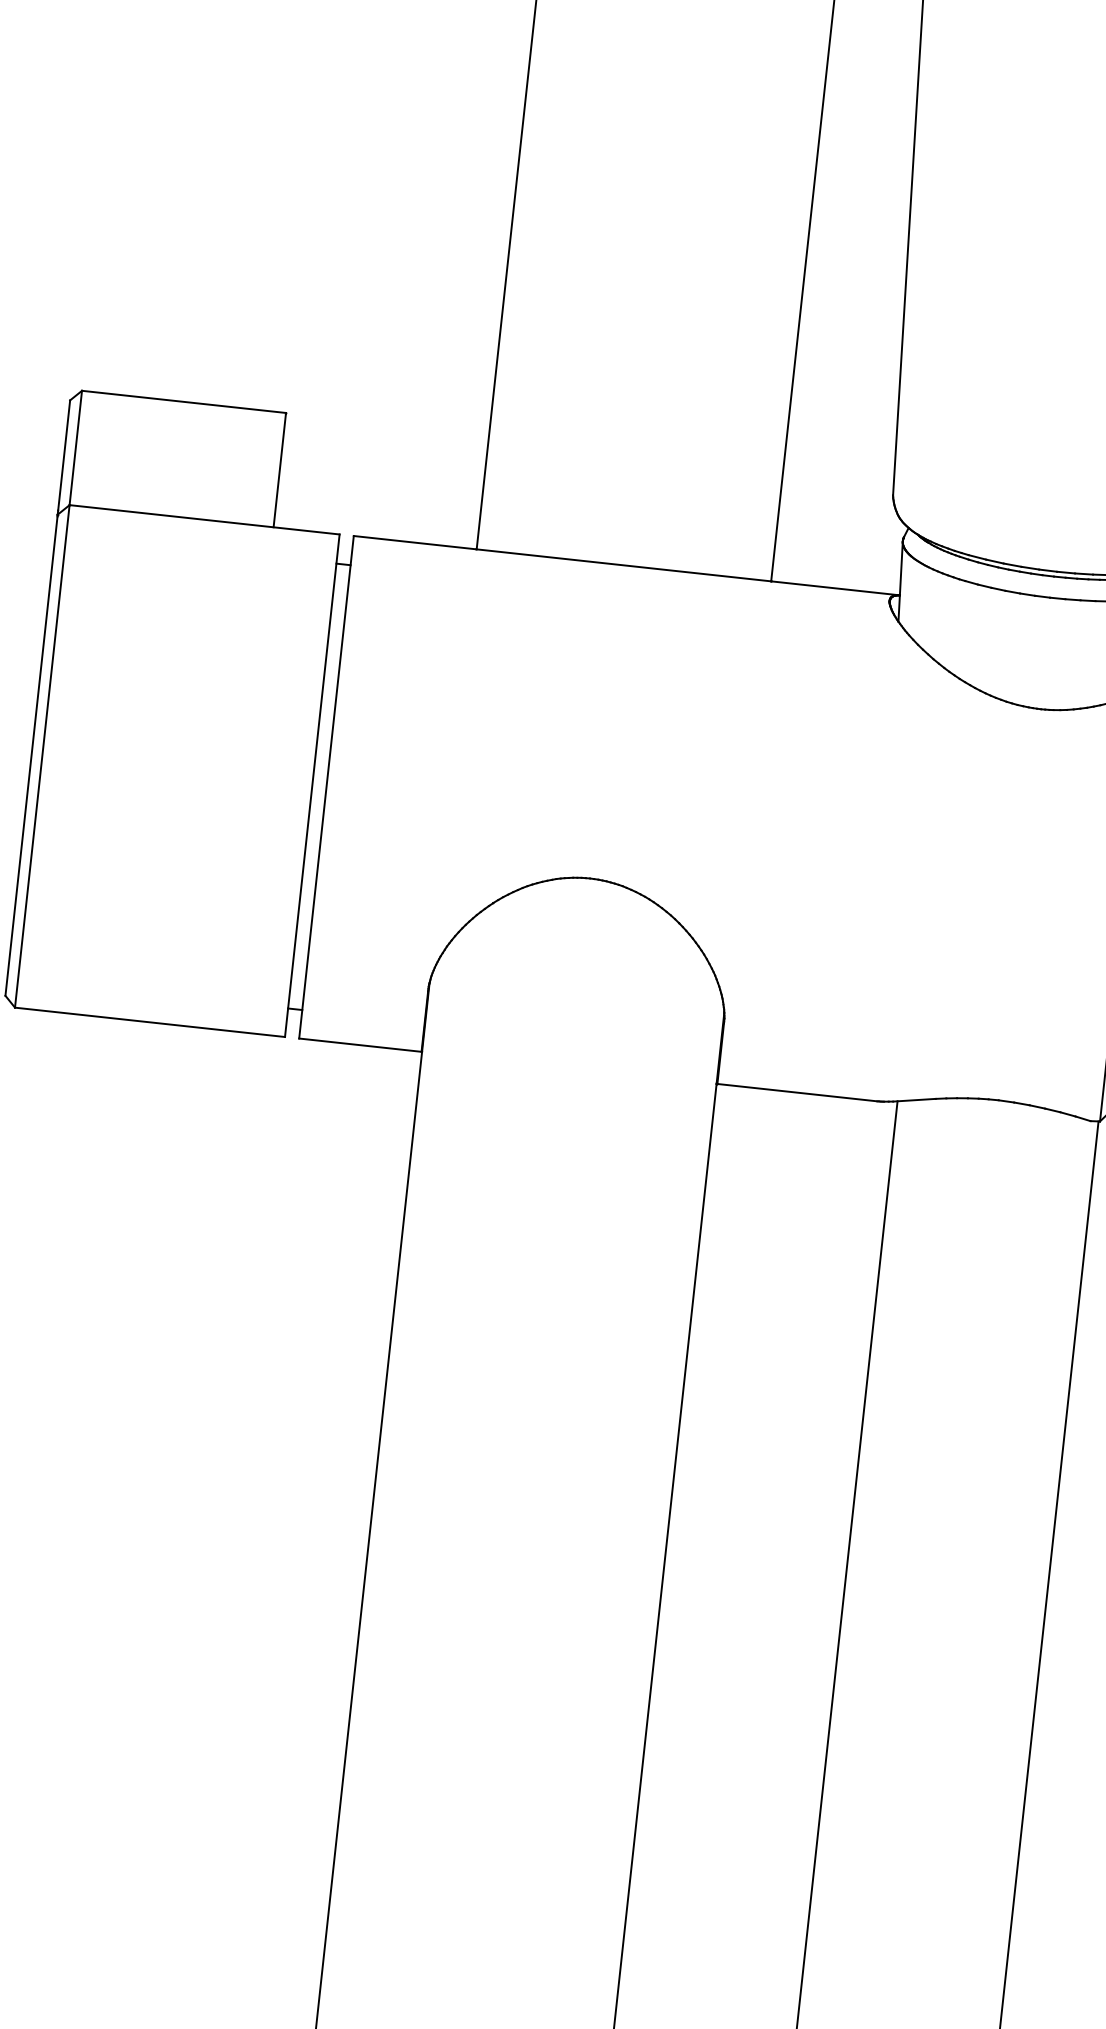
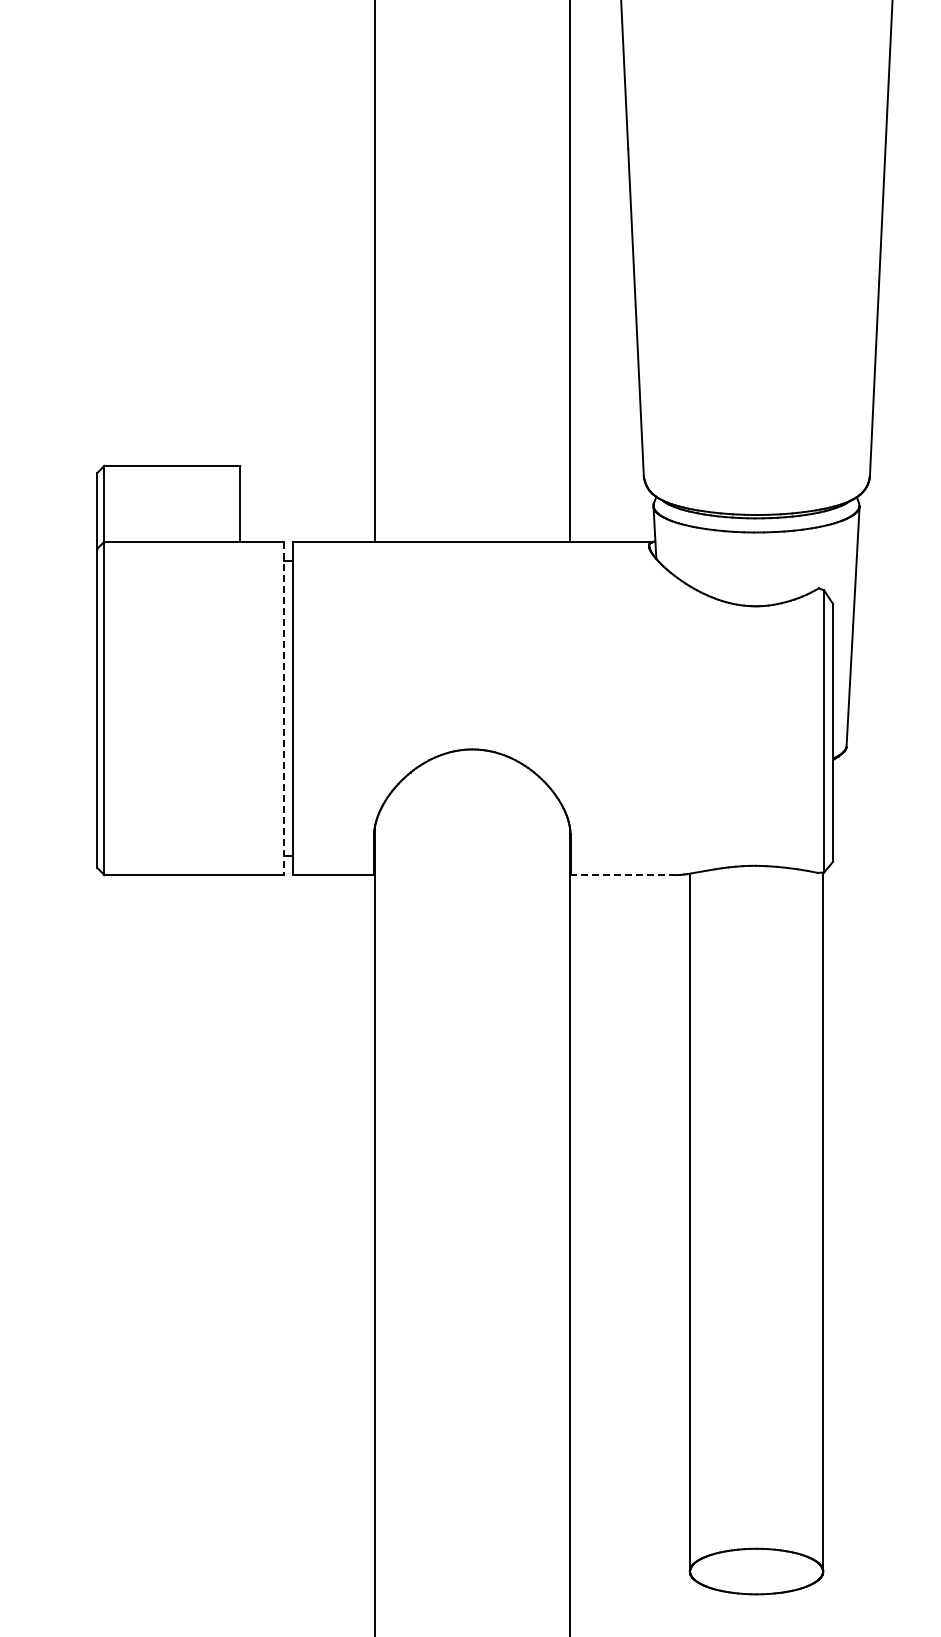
line: (312, 785) -> (283, 708), solid -> dashed
line: (798, 1093) -> (624, 875), solid -> dashed

